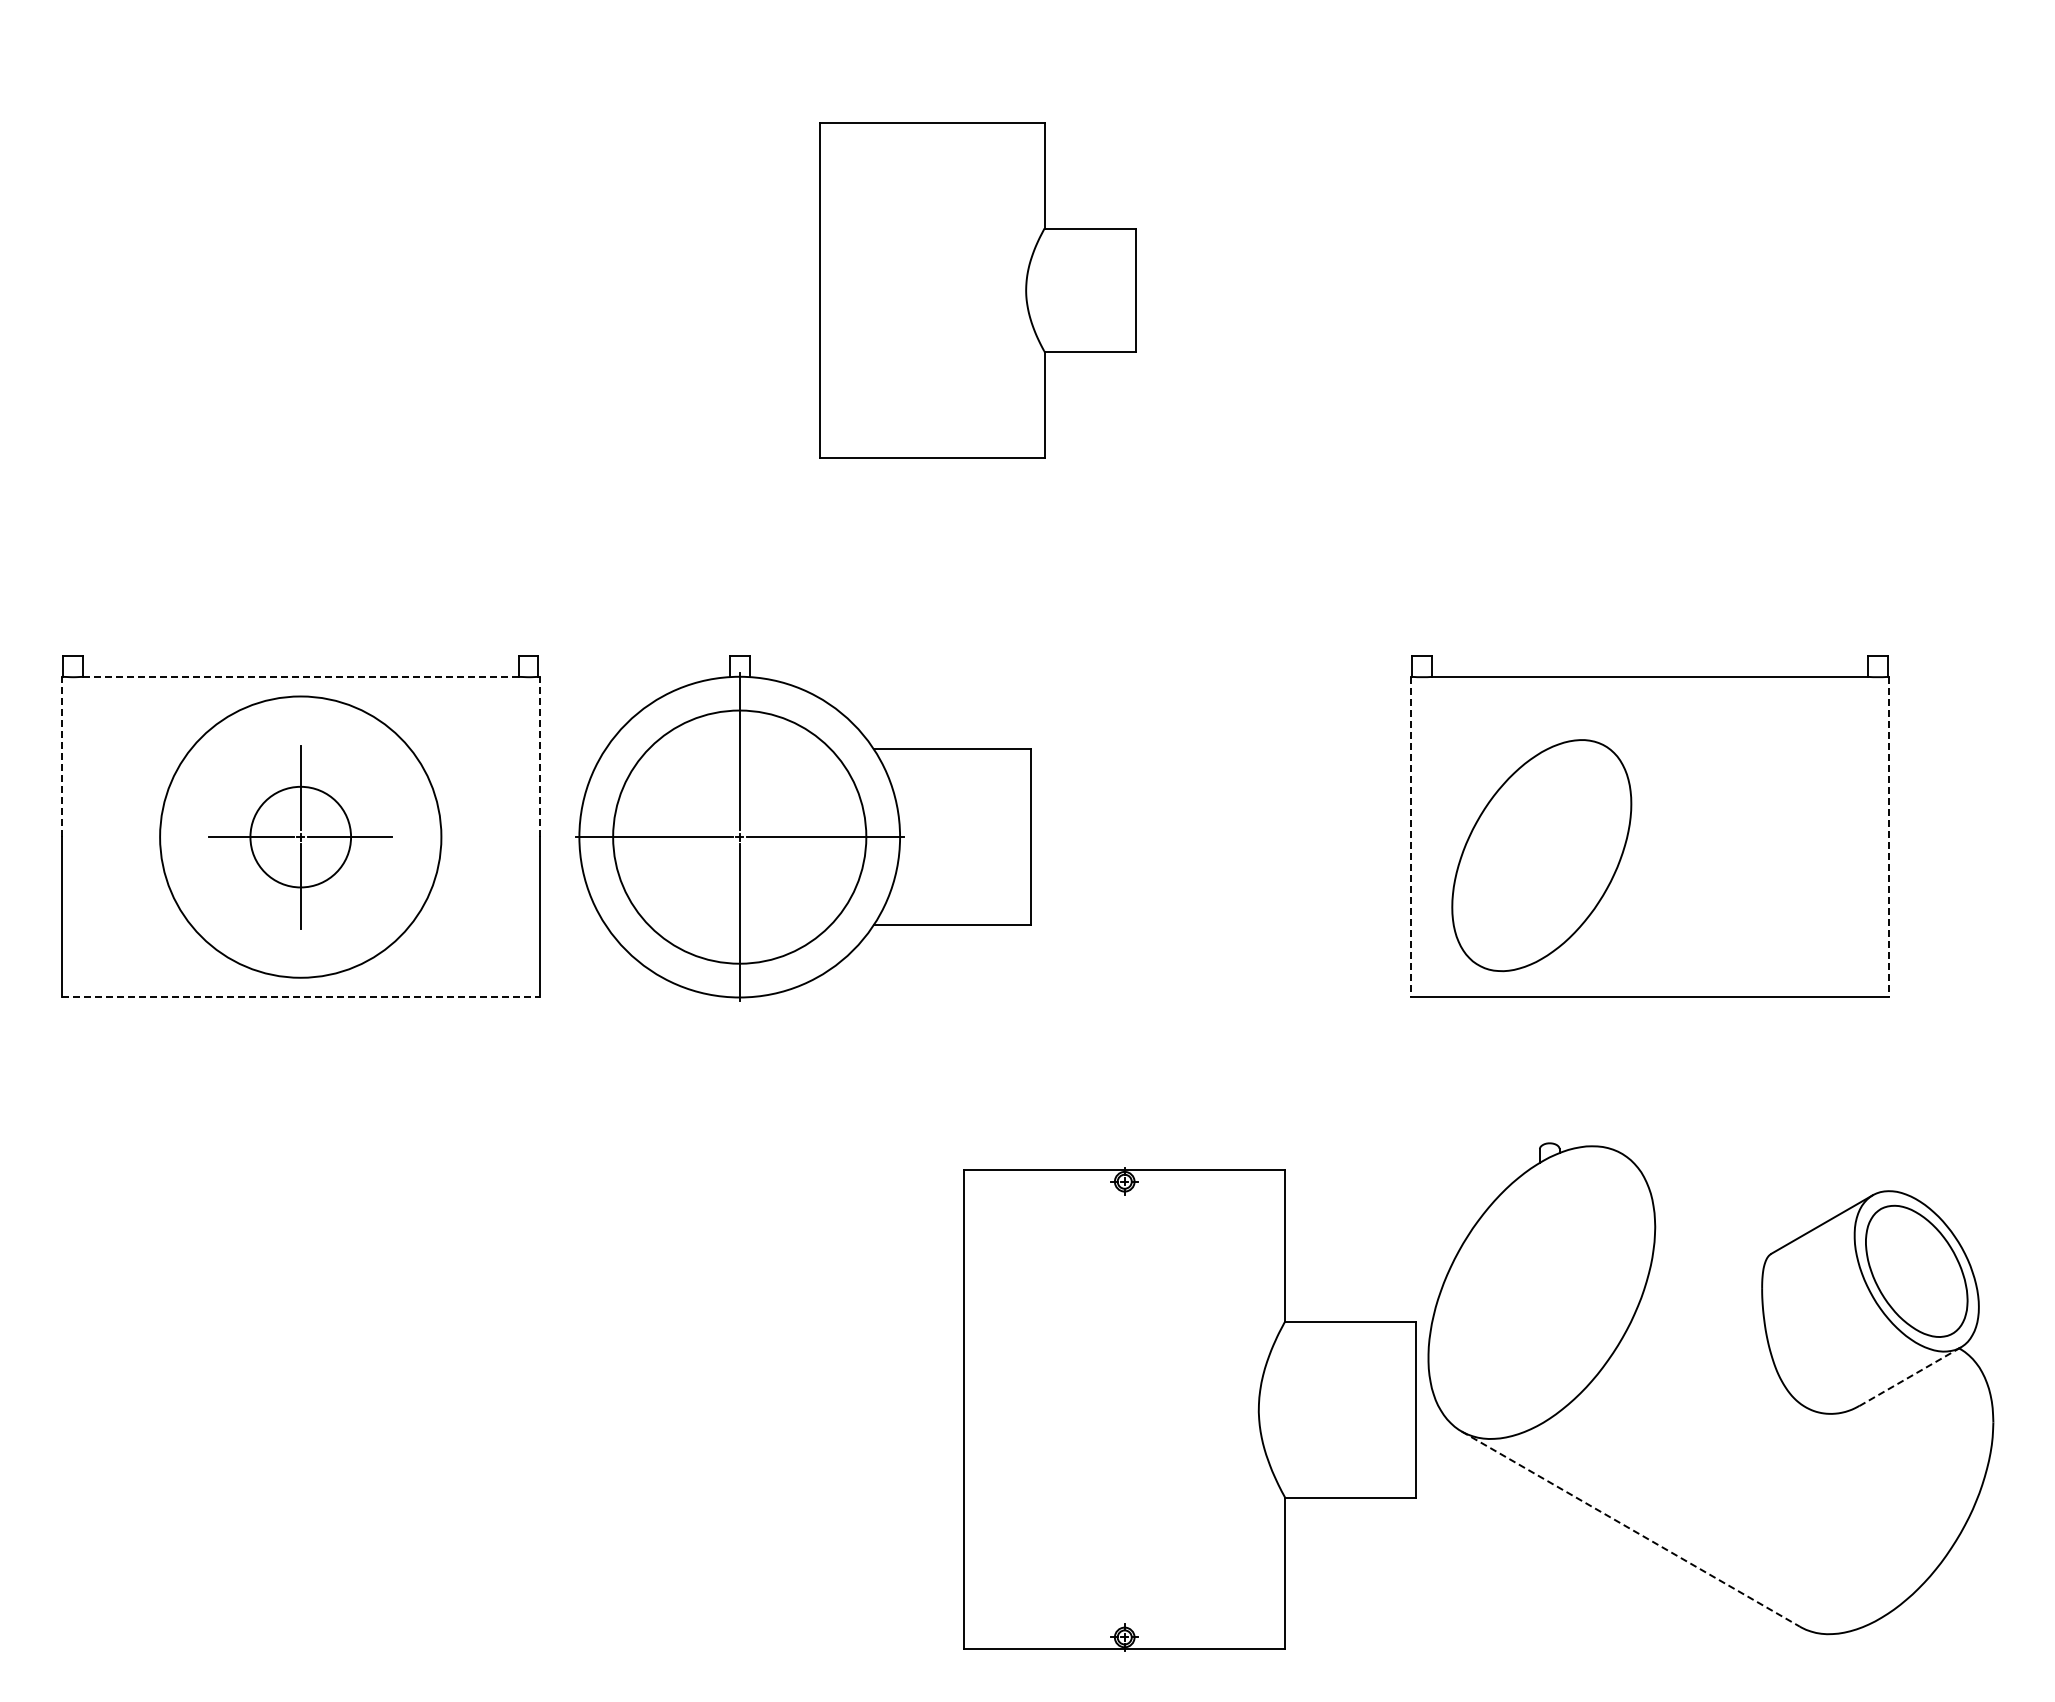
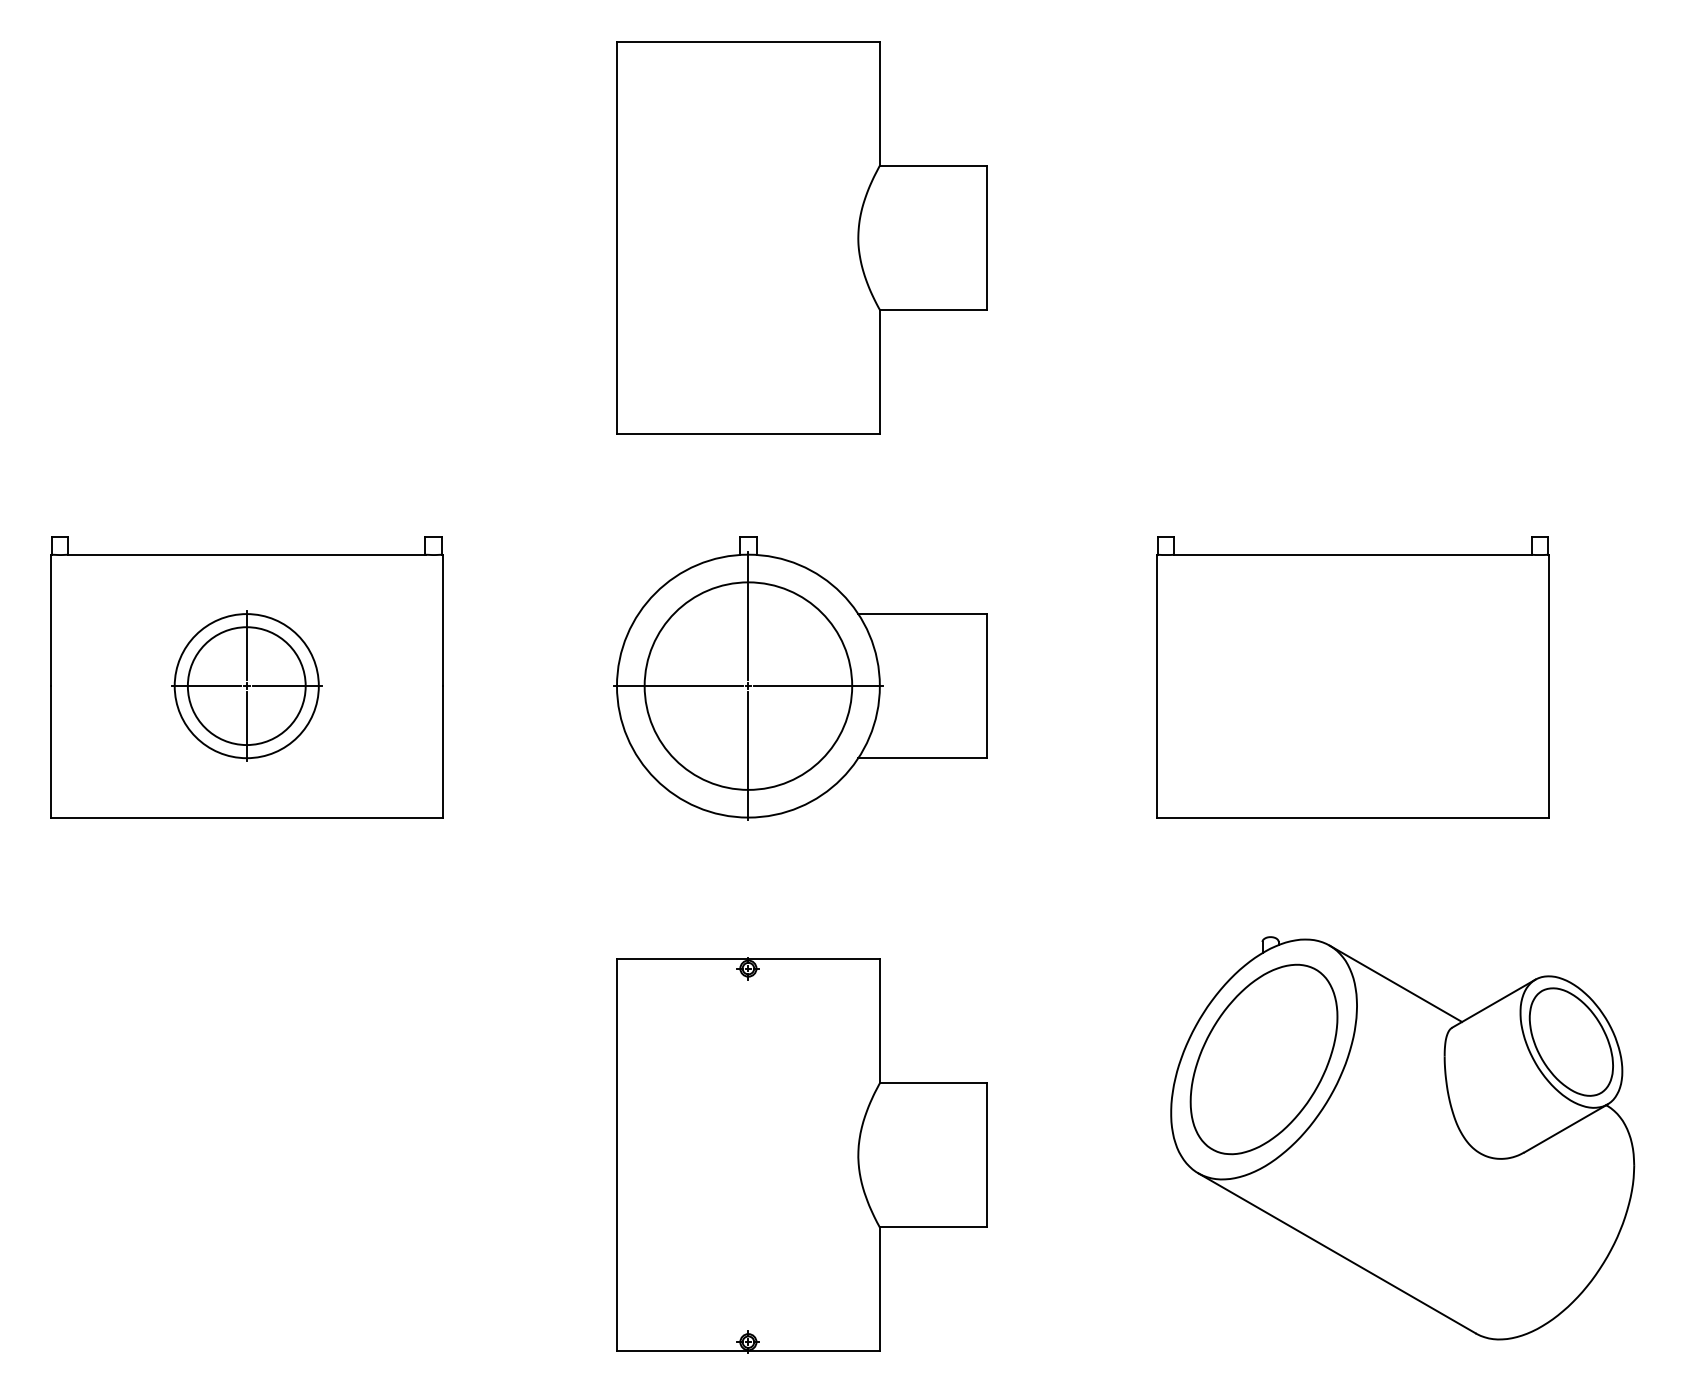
part: (977, 289) -> (801, 237), size x1.43
line: (300, 676) -> (246, 554), dashed -> solid
line: (61, 756) -> (50, 620), dashed -> solid
line: (539, 756) -> (442, 620), dashed -> solid
part: (803, 828) -> (800, 679), moved
circle: (300, 837) -> (246, 686), size x0.62
circle: (300, 837) -> (246, 686), size x1.43
line: (1411, 837) -> (1157, 686), dashed -> solid
line: (1889, 837) -> (1549, 686), dashed -> solid
part: (1541, 855) -> (1263, 1059), moved
line: (301, 997) -> (247, 817), dashed -> solid
line: (1702, 1199) -> (1395, 983), added
line: (1910, 1376) -> (1566, 1128), dashed -> solid
part: (1189, 1409) -> (801, 1155), moved
line: (1631, 1529) -> (1337, 1253), dashed -> solid

